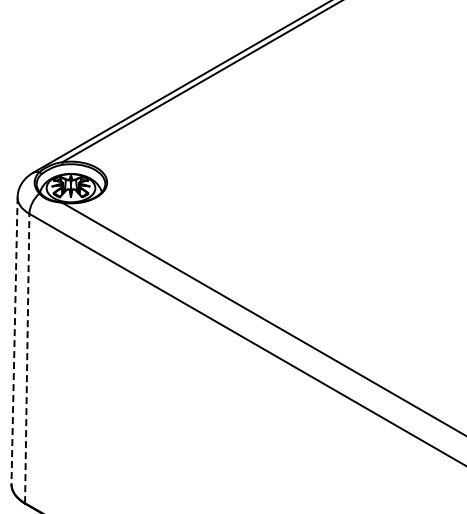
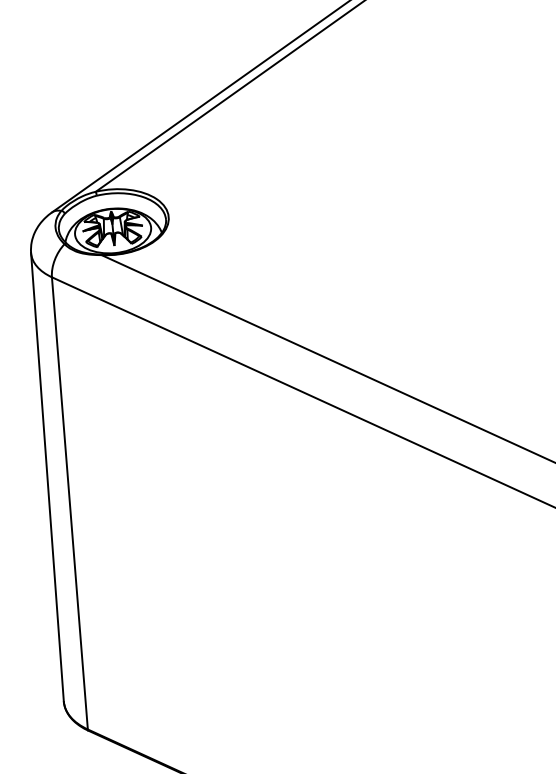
line: (14, 341) -> (47, 478), dashed -> solid
line: (27, 358) -> (70, 503), dashed -> solid

